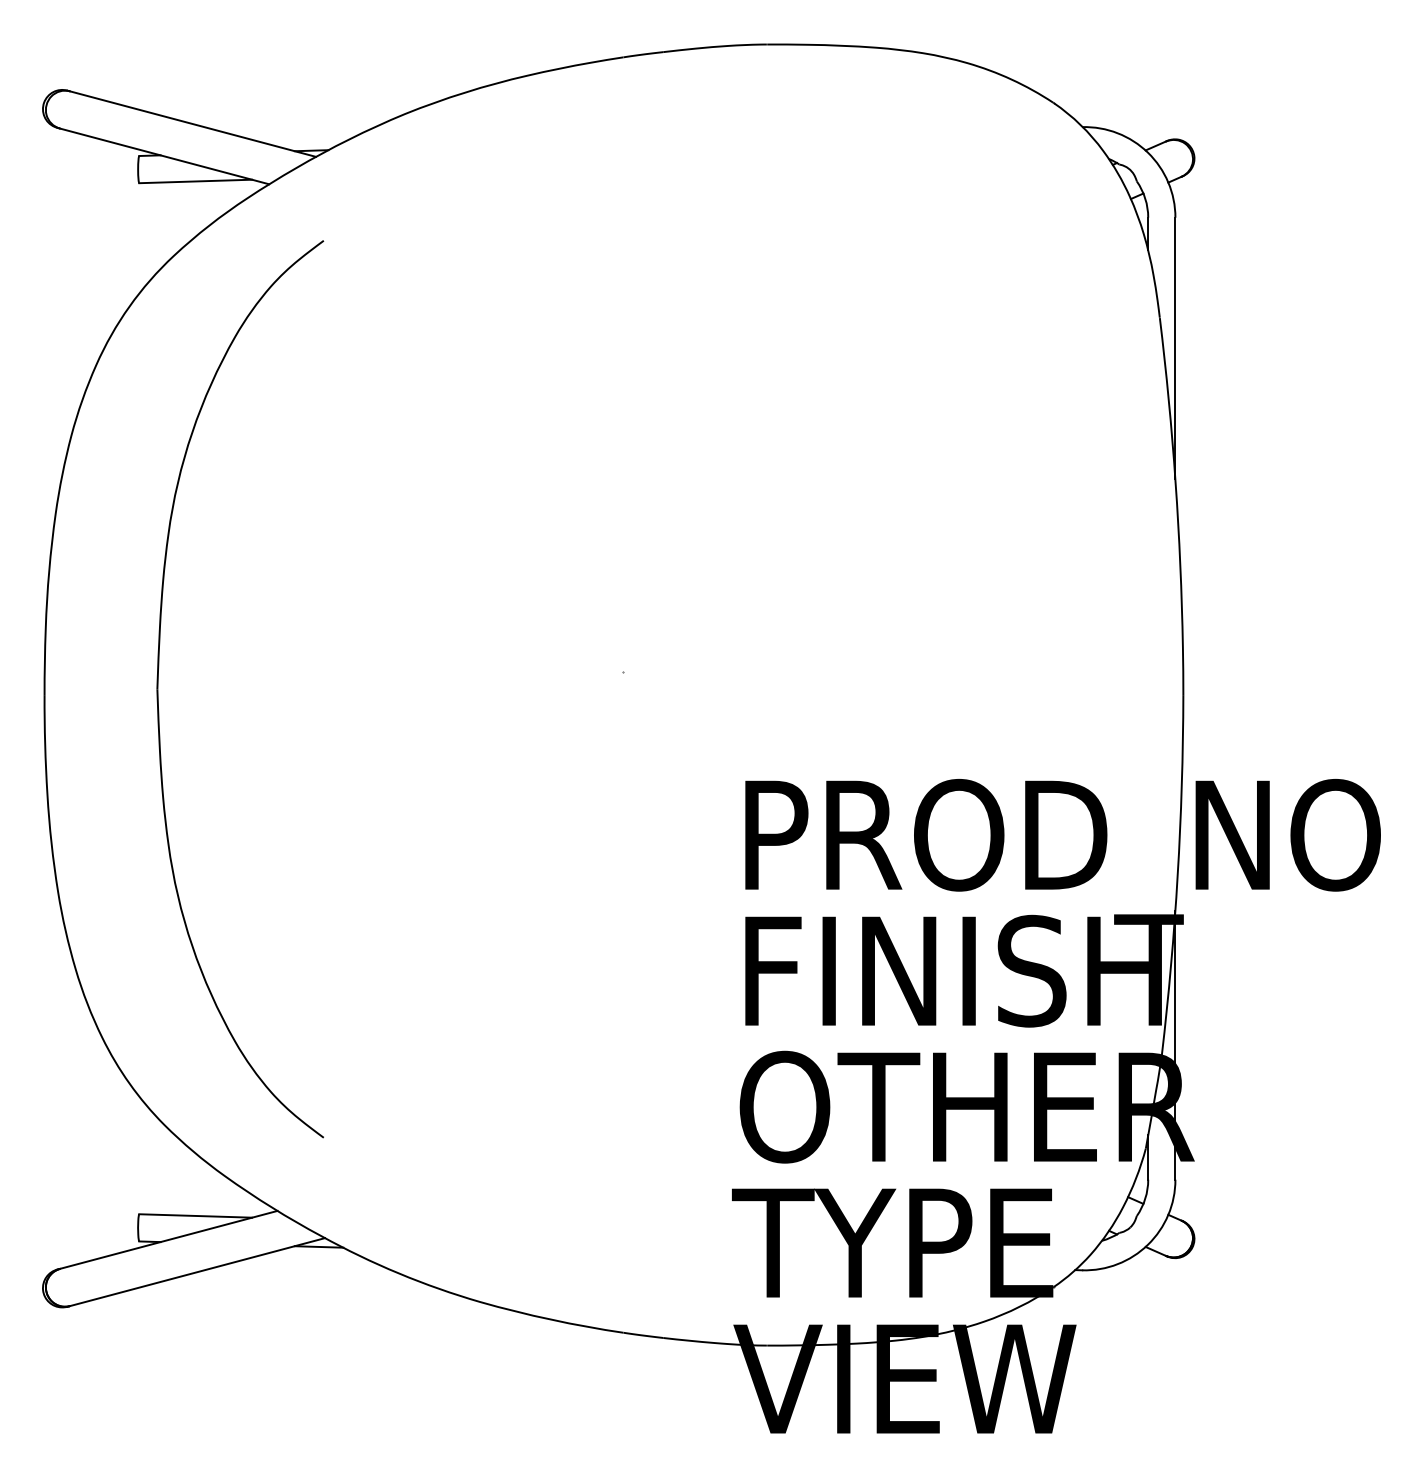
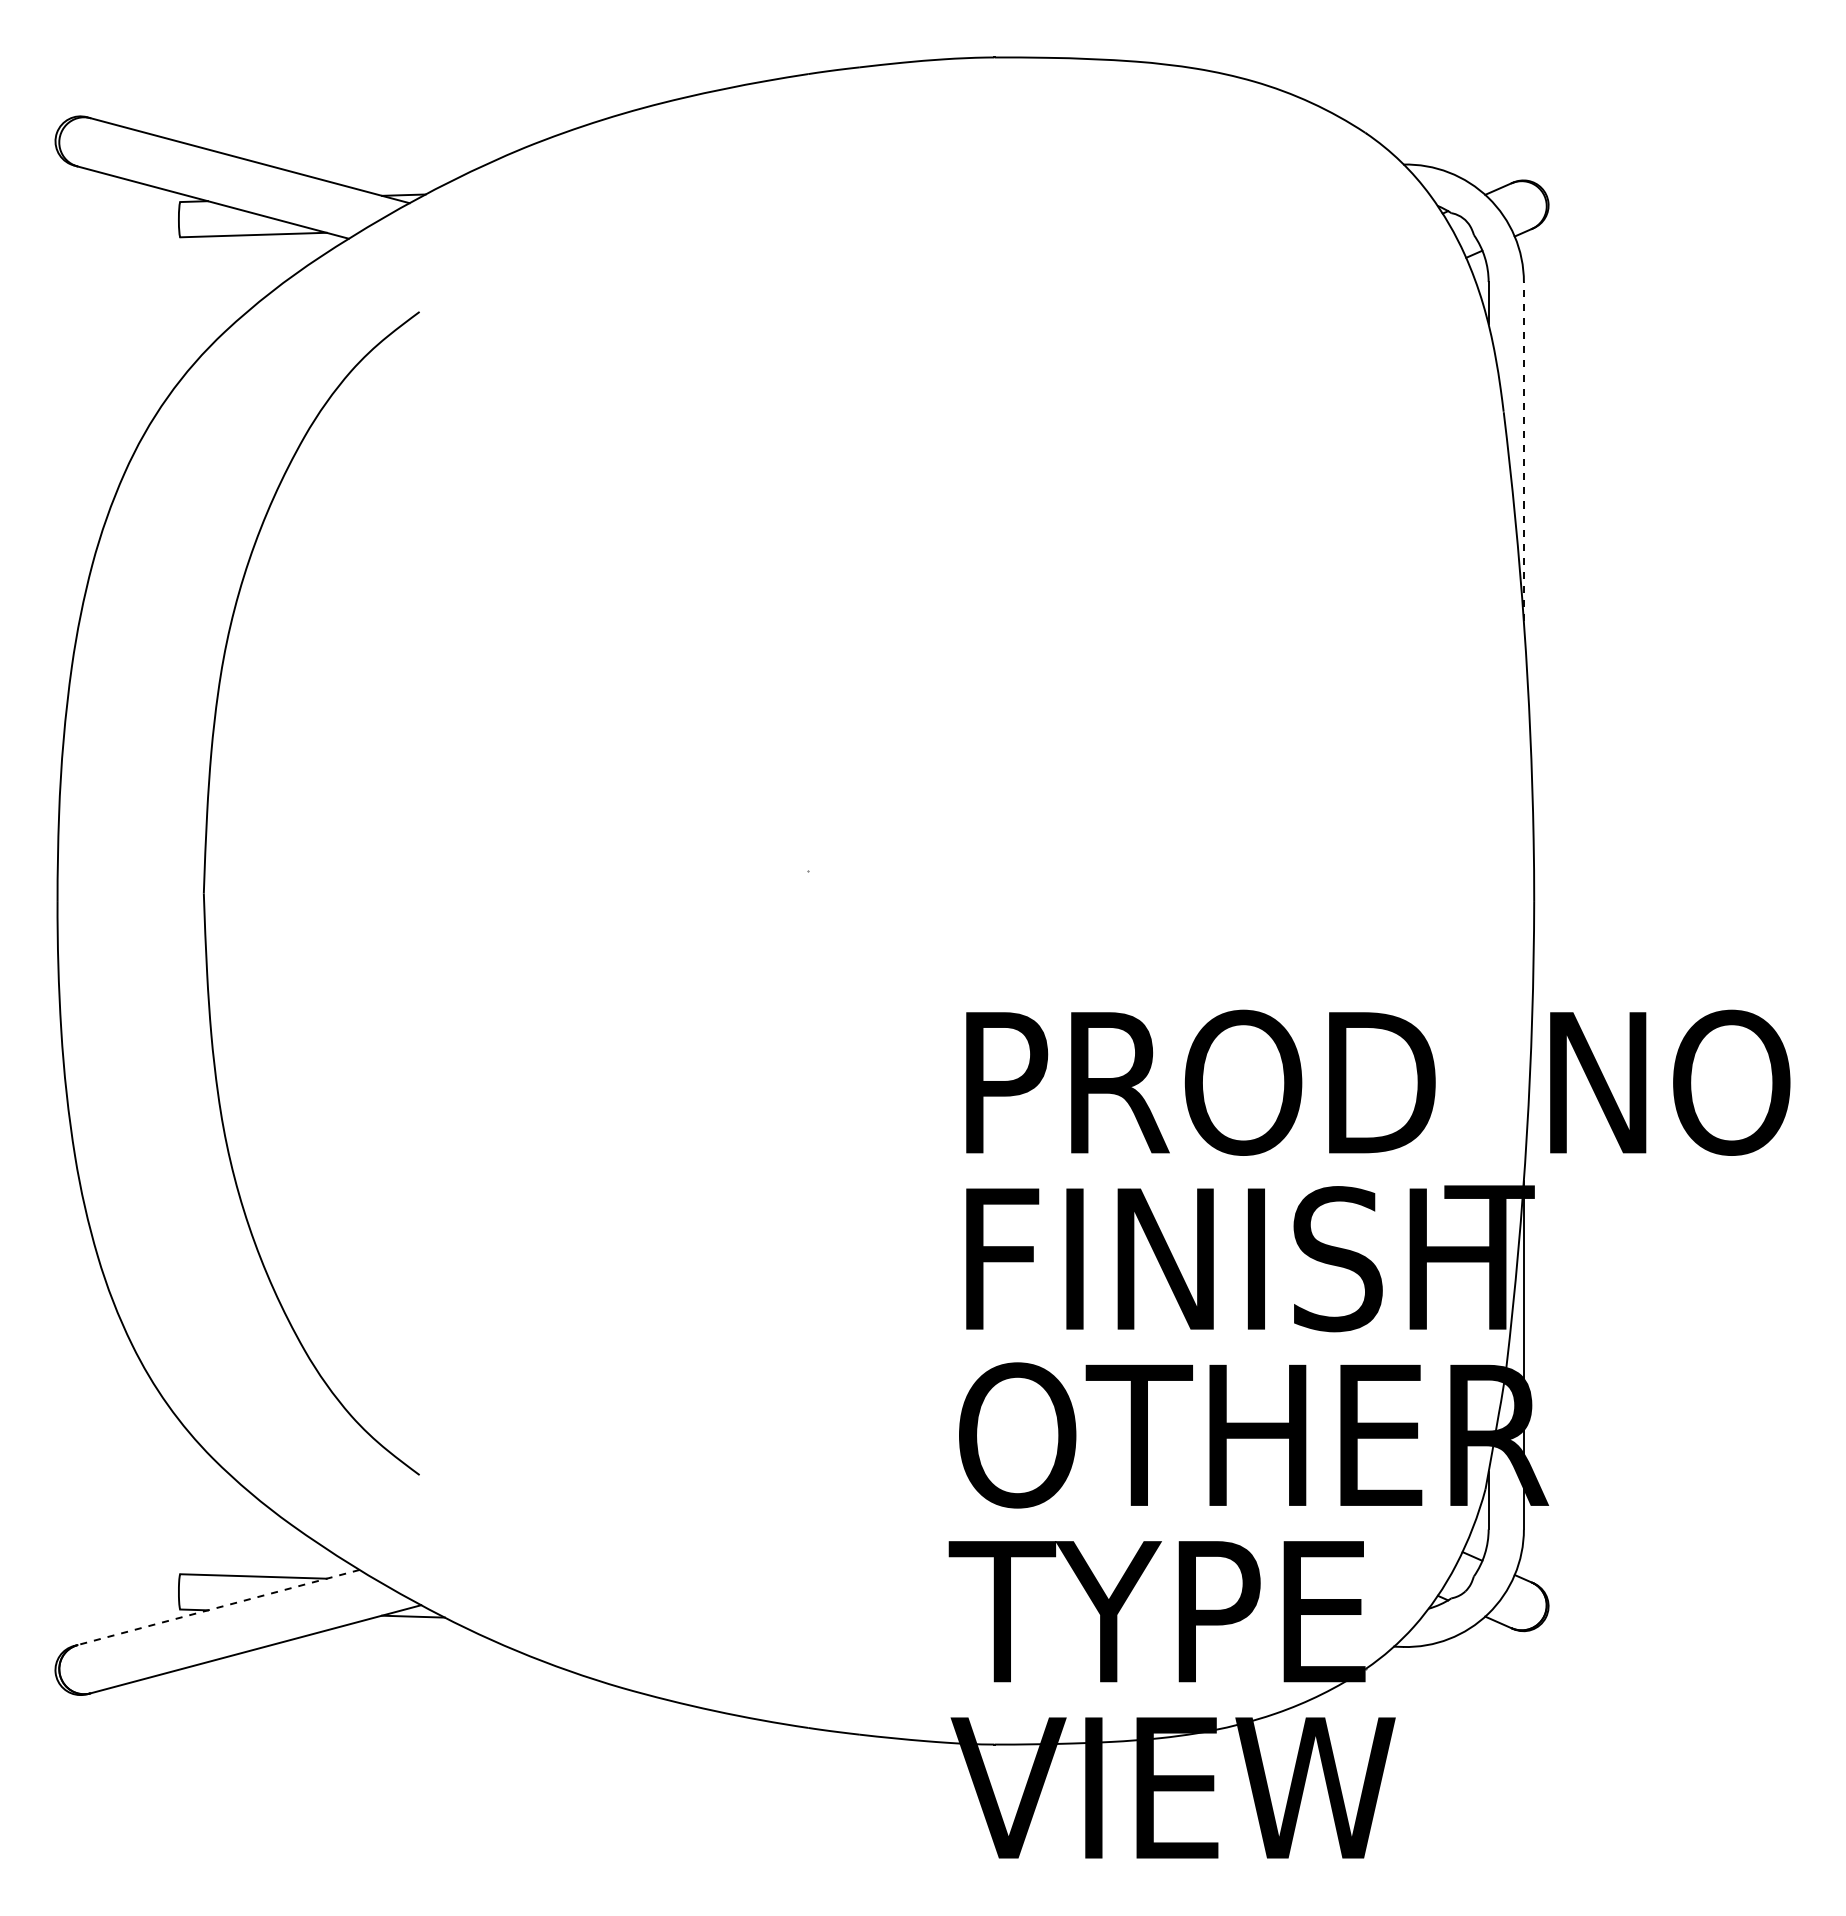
line: (1175, 348) -> (1523, 451), solid -> dashed
line: (168, 1239) -> (218, 1607), solid -> dashed

